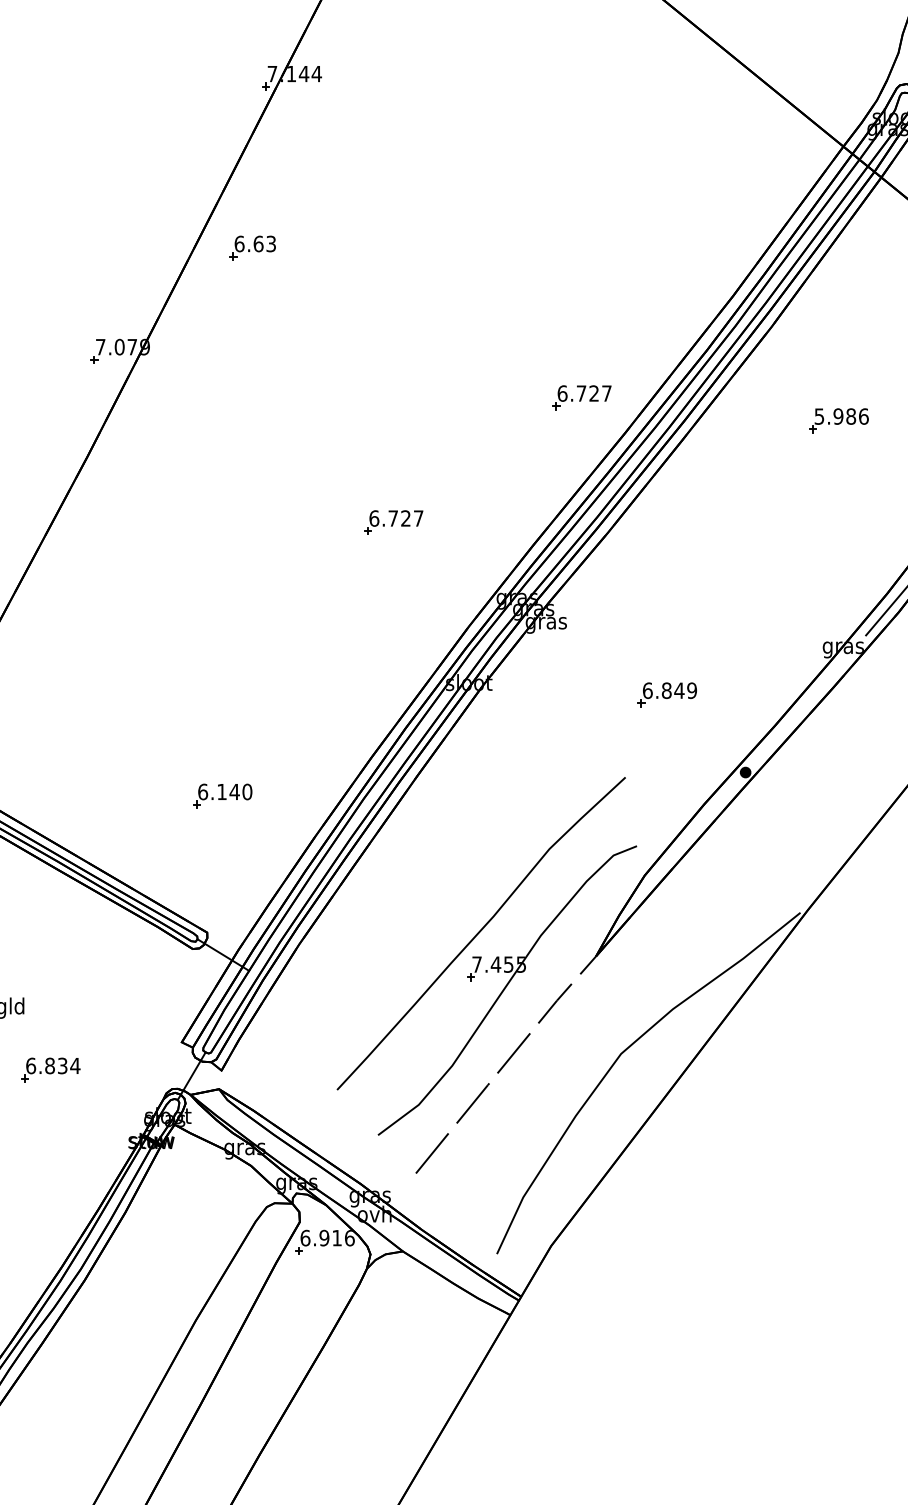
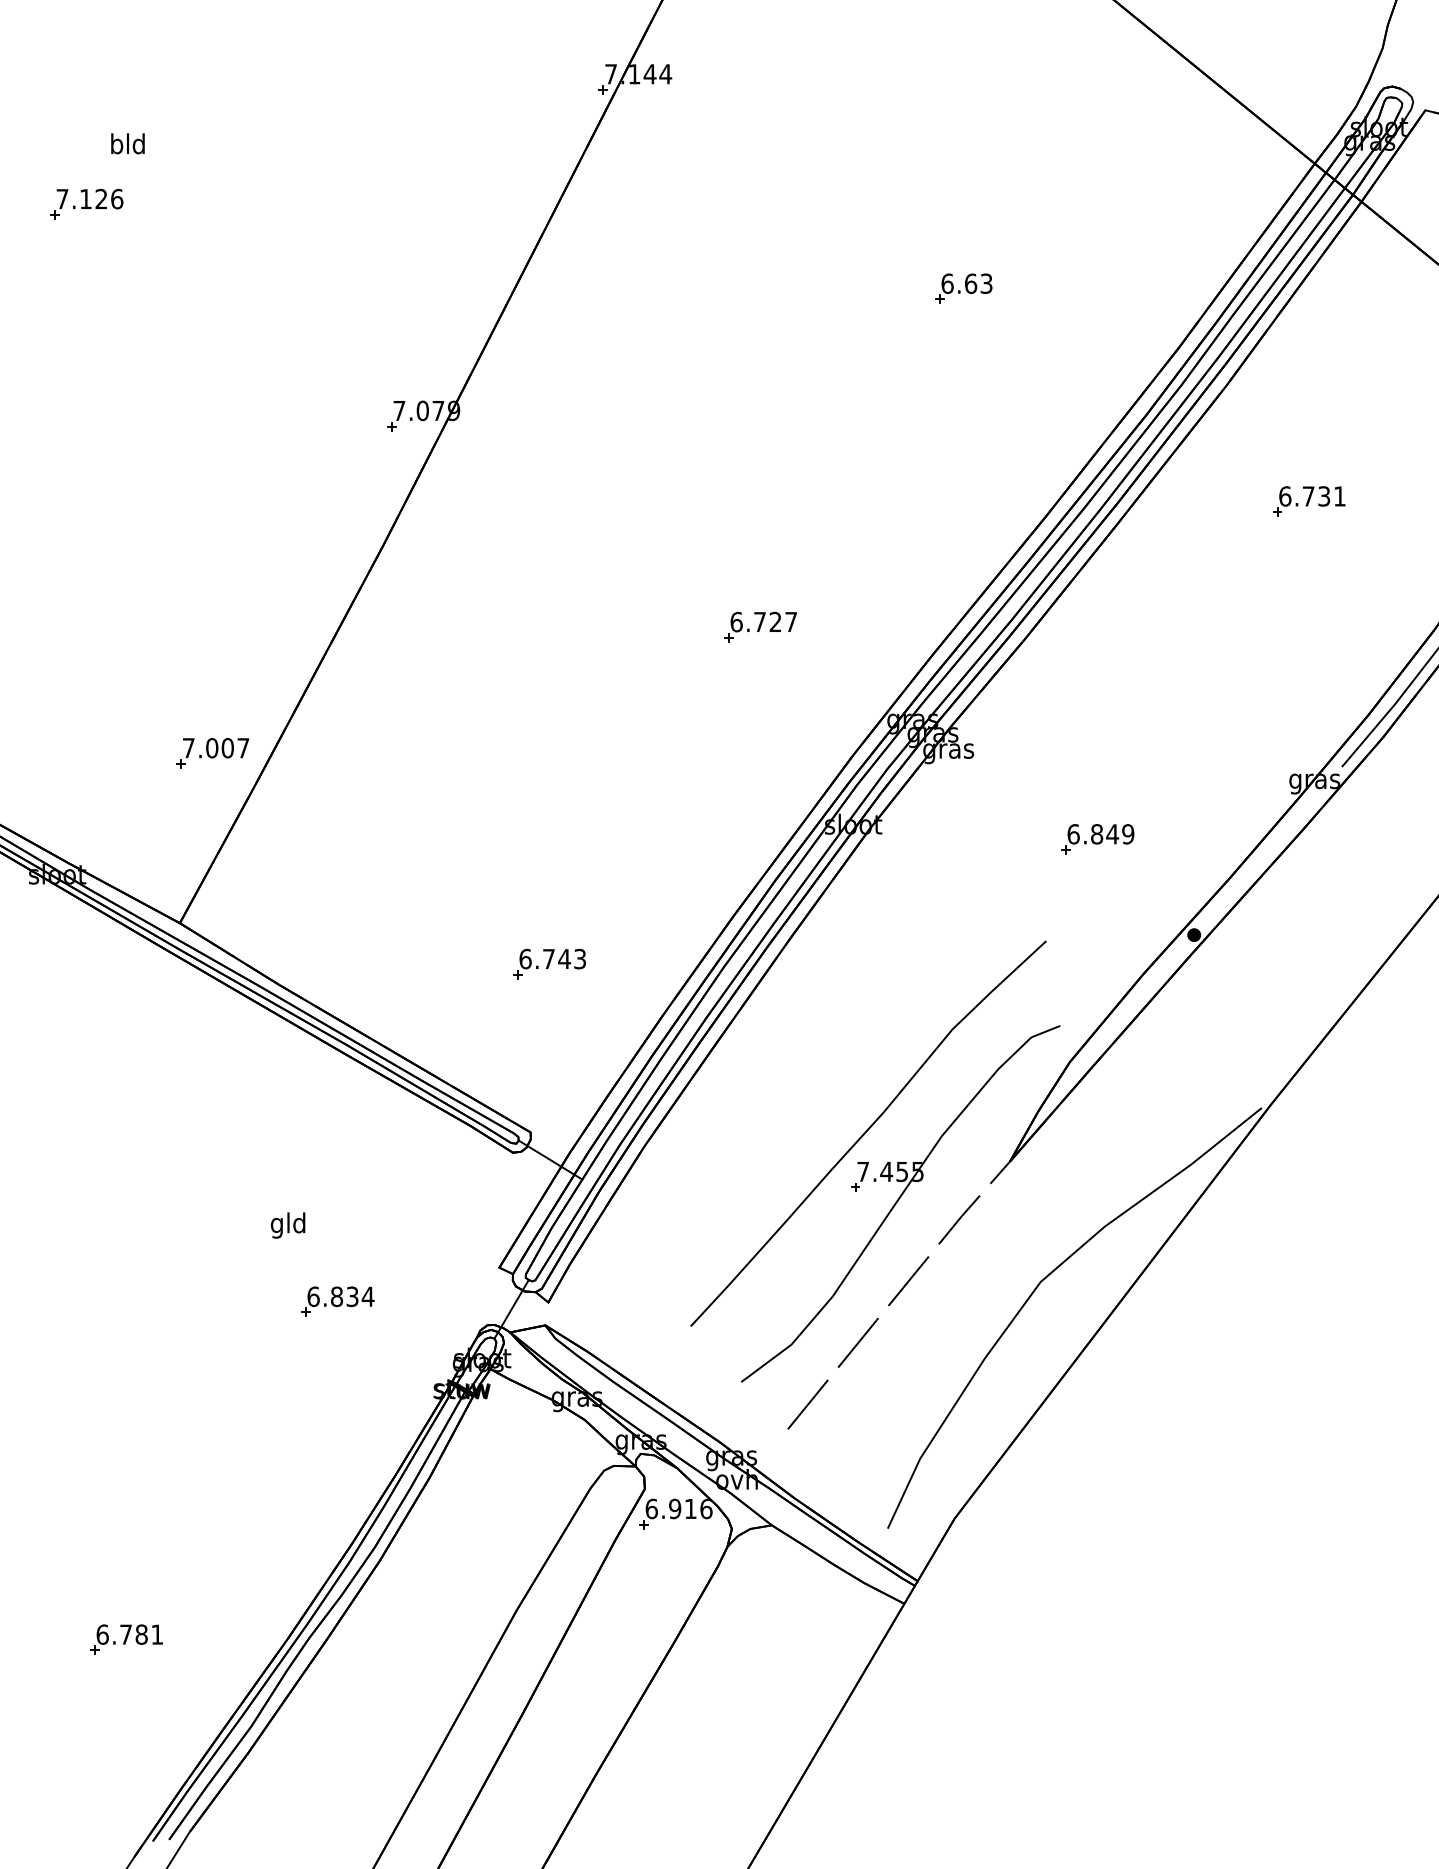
part: (252, 247) -> (963, 288), moved
part: (581, 397) -> (992, 472), removed
text: (841, 416) -> (1312, 496), 5.986 -> 6.731
text: (234, 791) -> (564, 958), 6.140 -> 6.743

